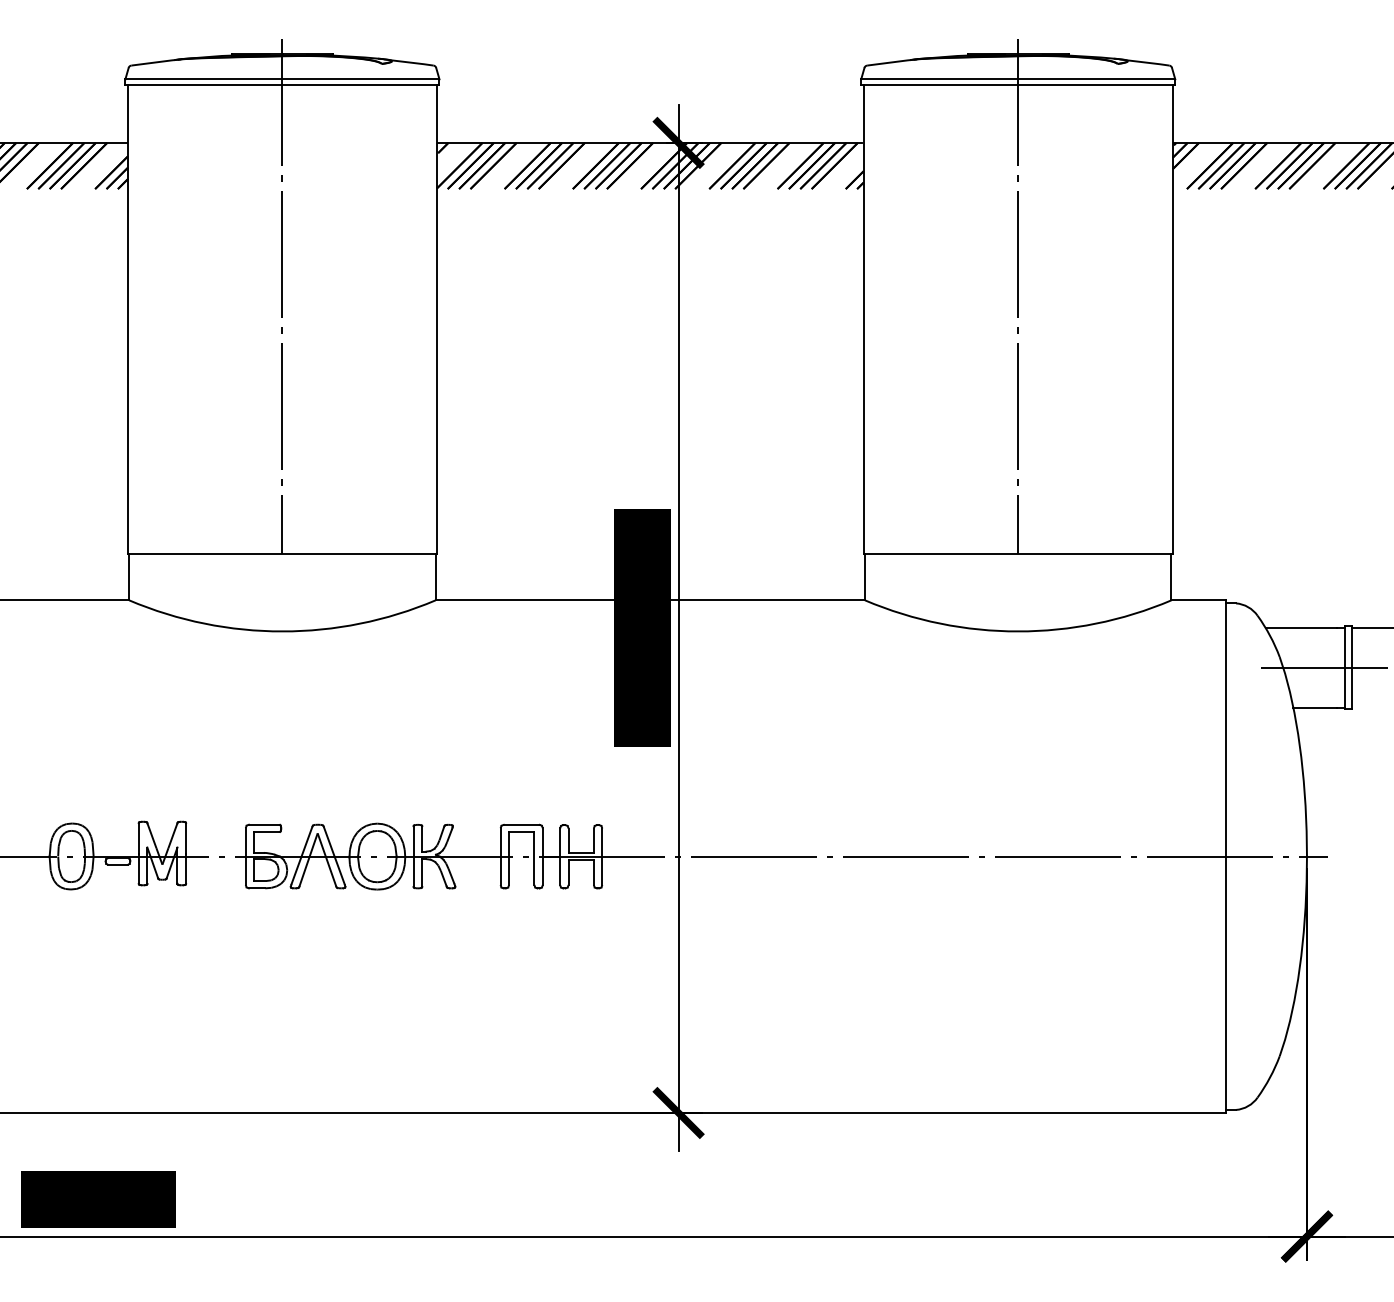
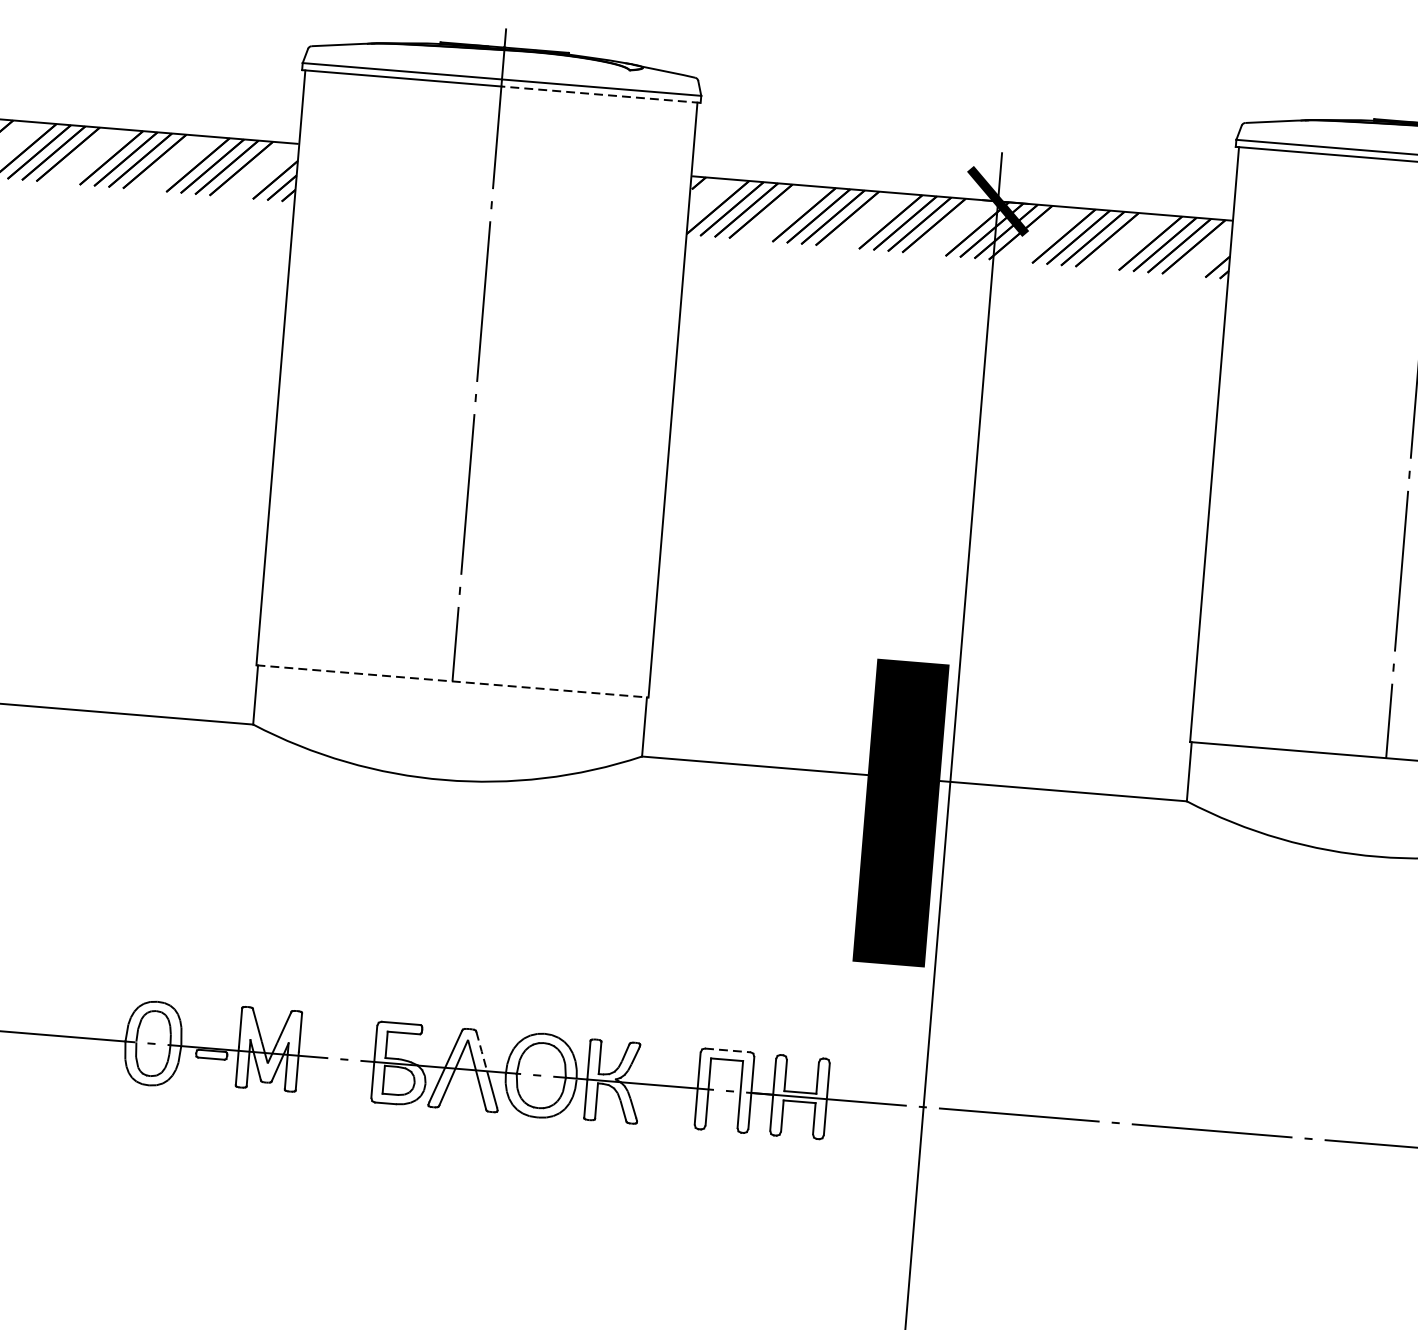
line: (360, 84) -> (600, 94), solid -> dashed
line: (282, 553) -> (452, 681), solid -> dashed
line: (521, 824) -> (727, 1049), solid -> dashed
line: (329, 841) -> (482, 1051), solid -> dashed

